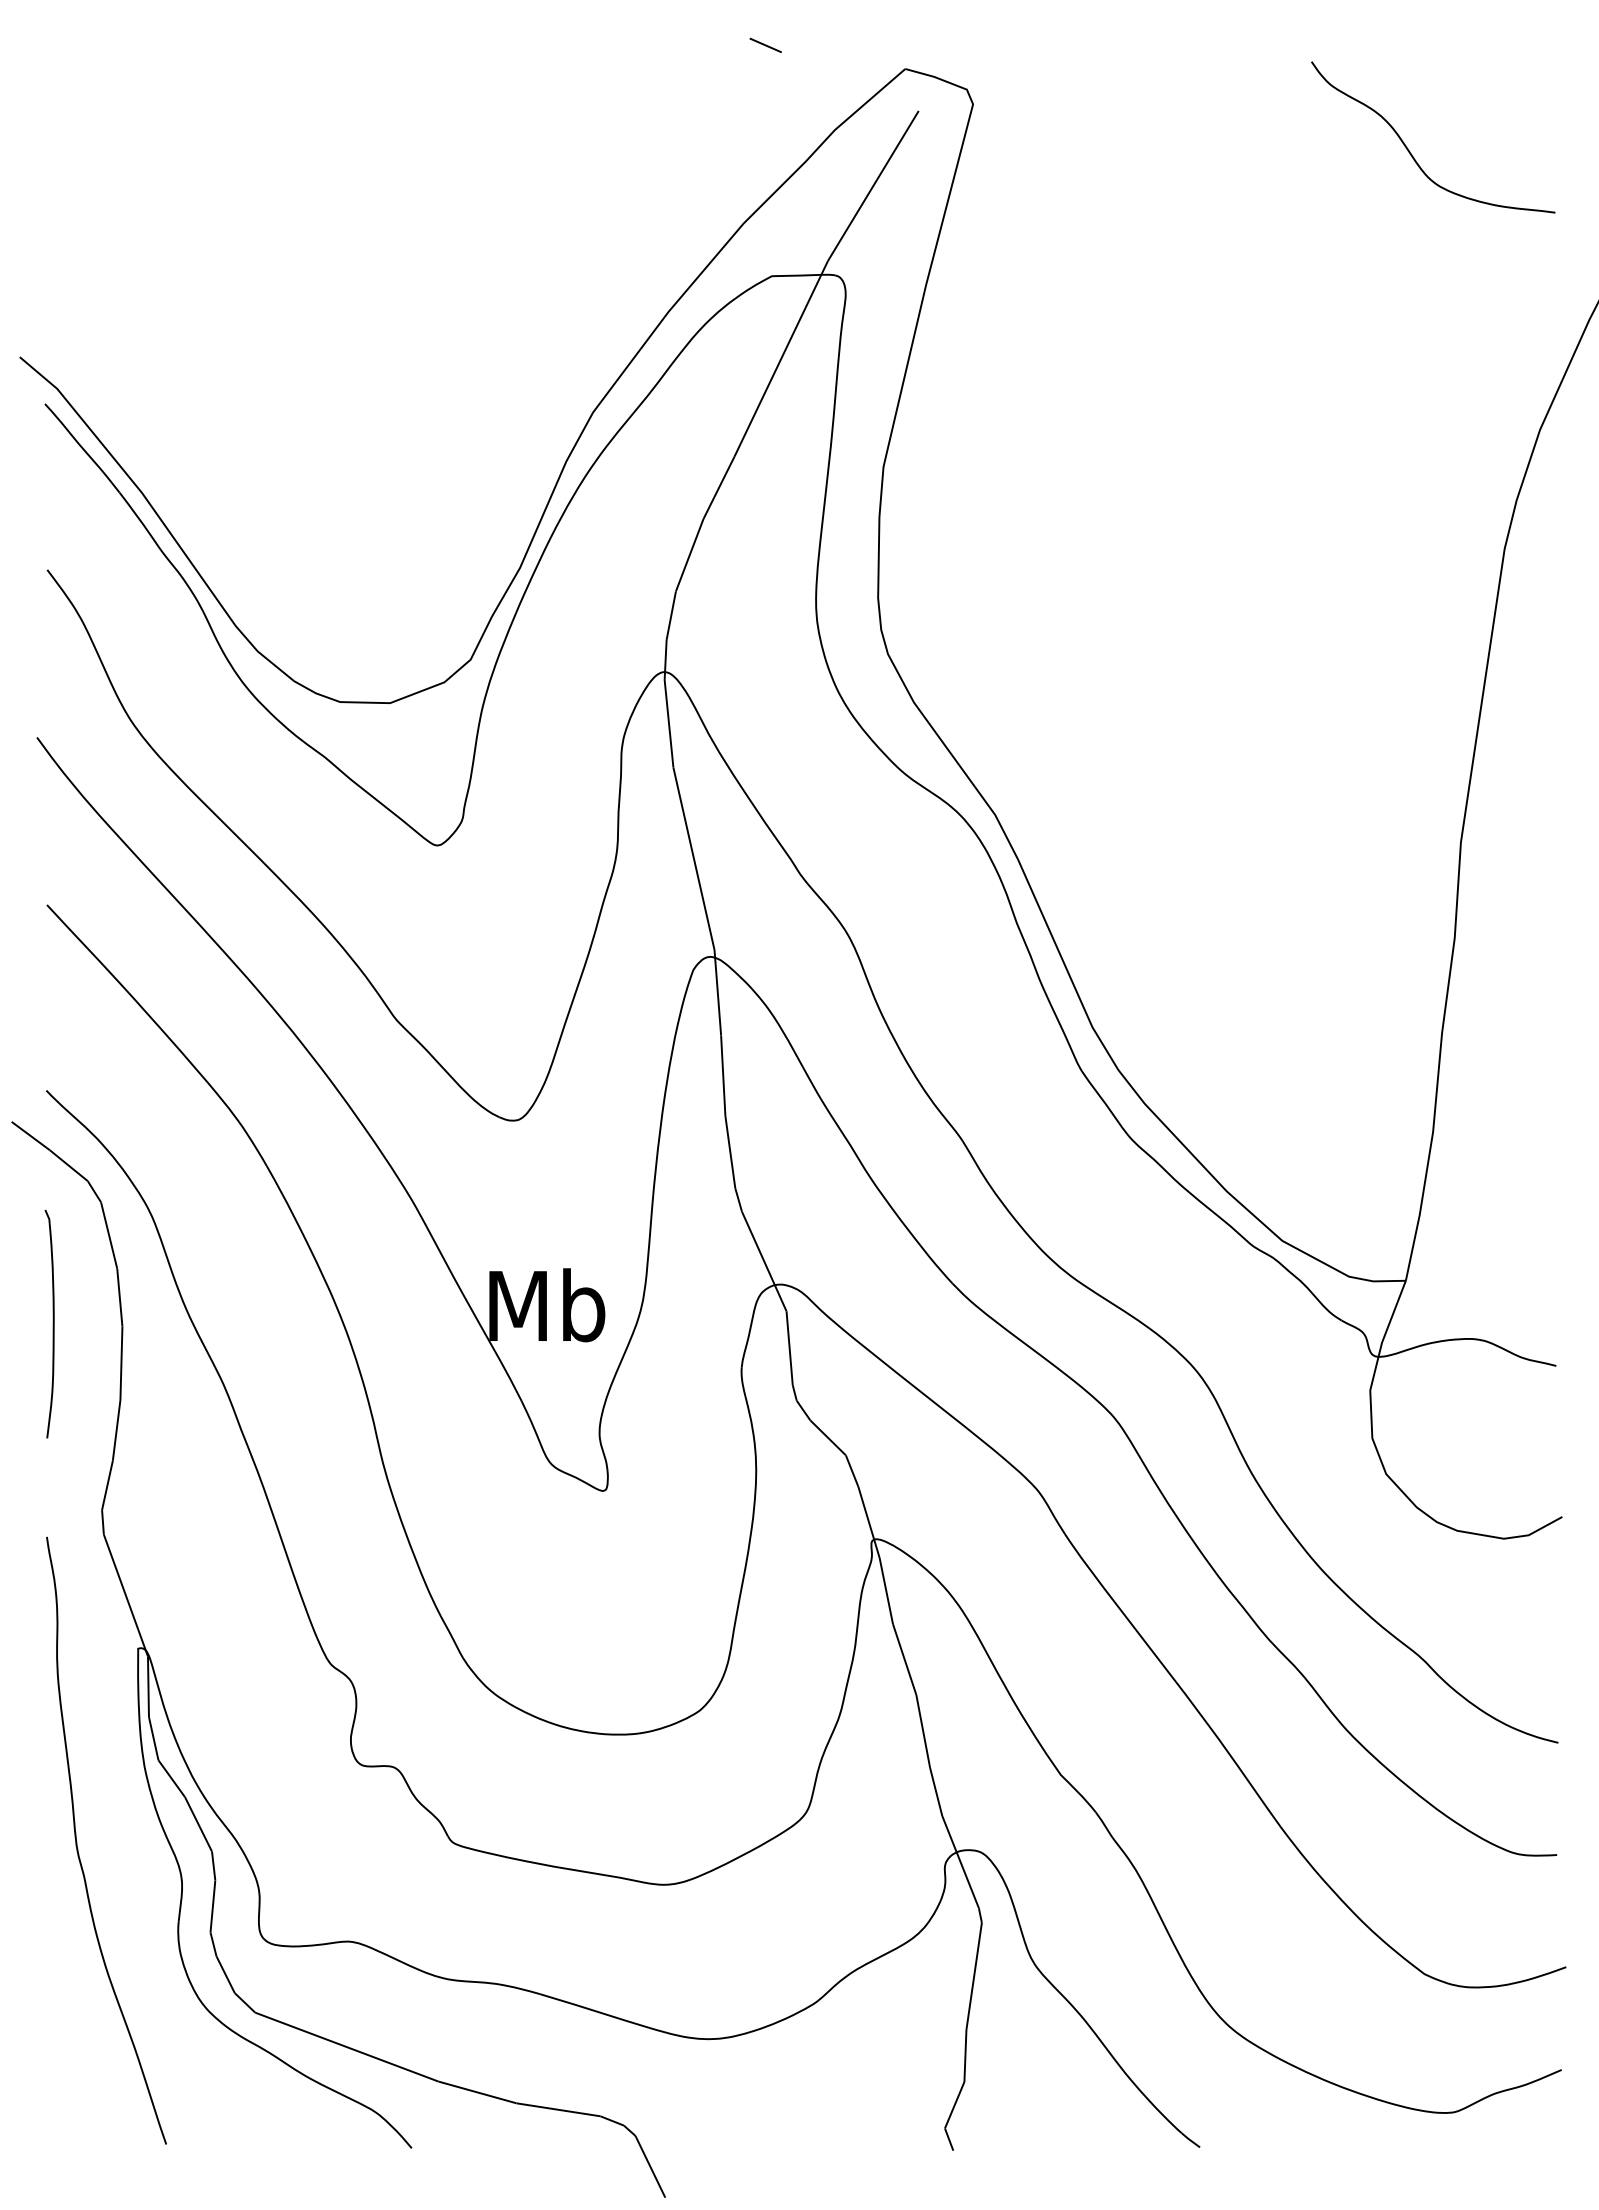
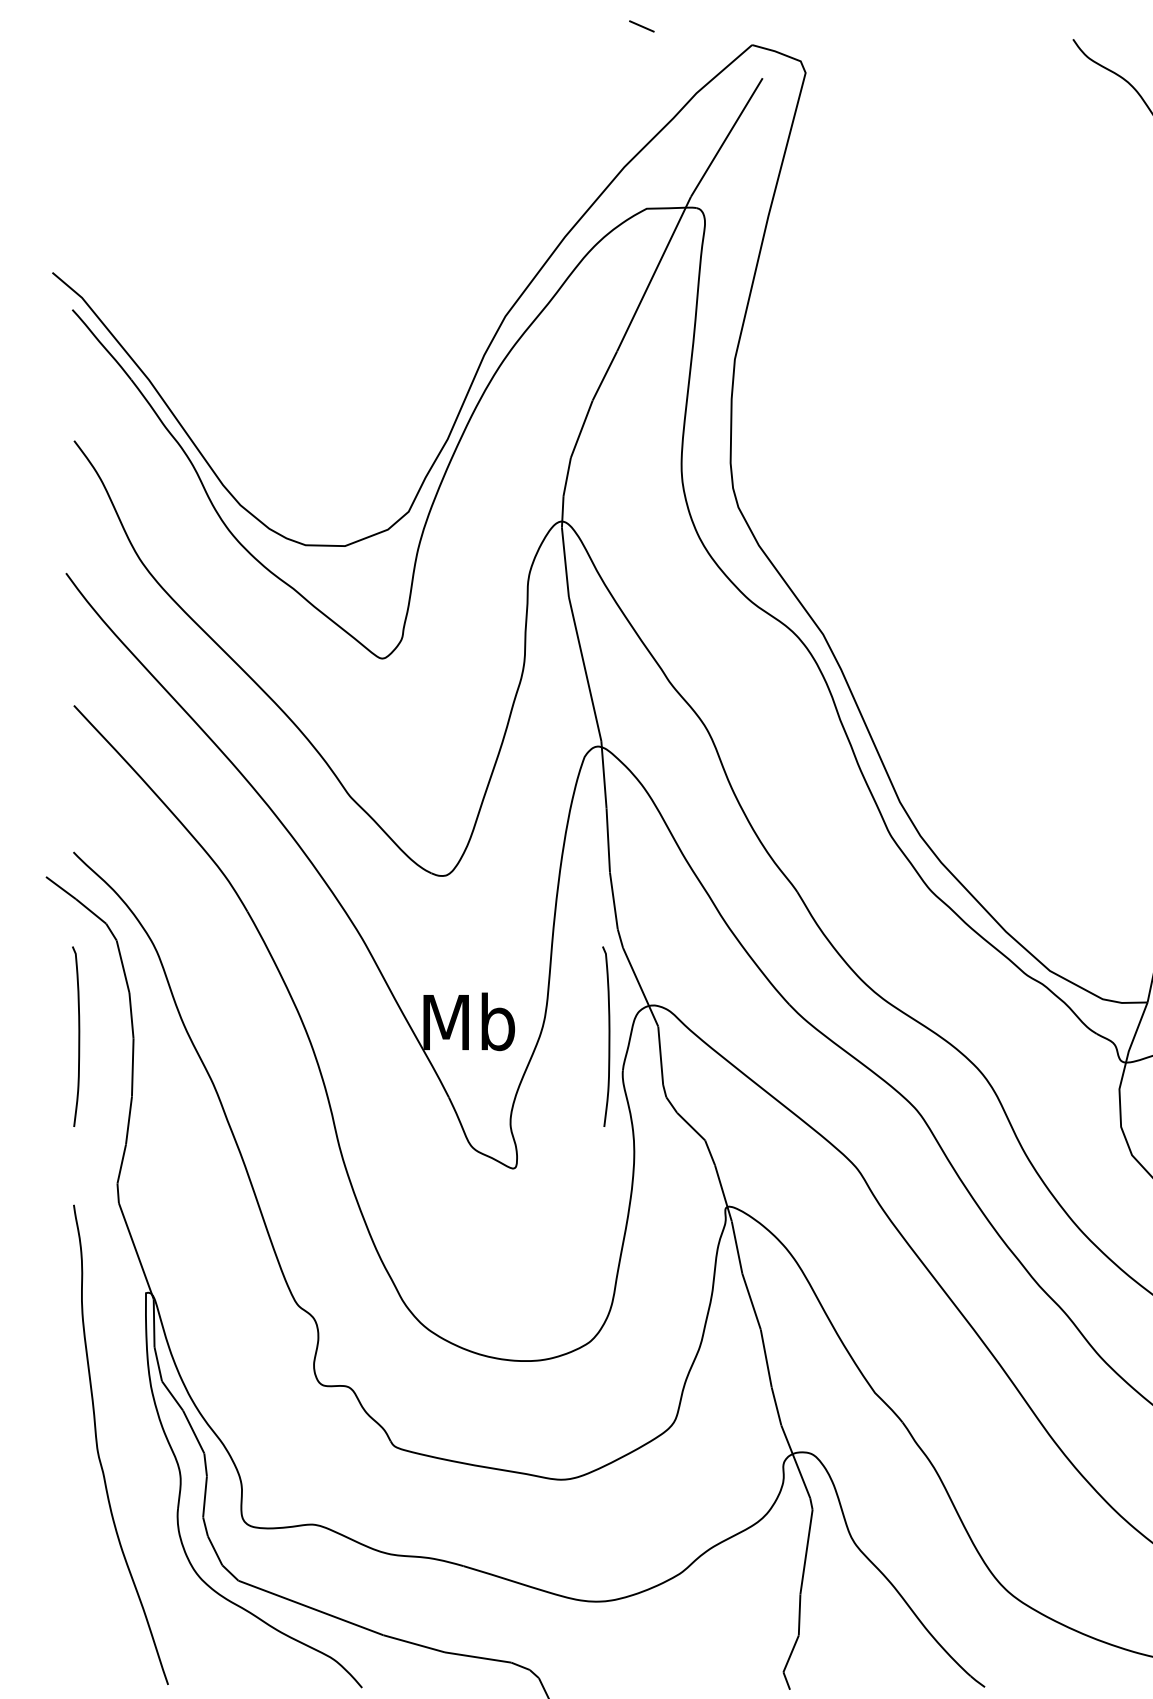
curve: (723, 1323) -> (608, 1036), added

